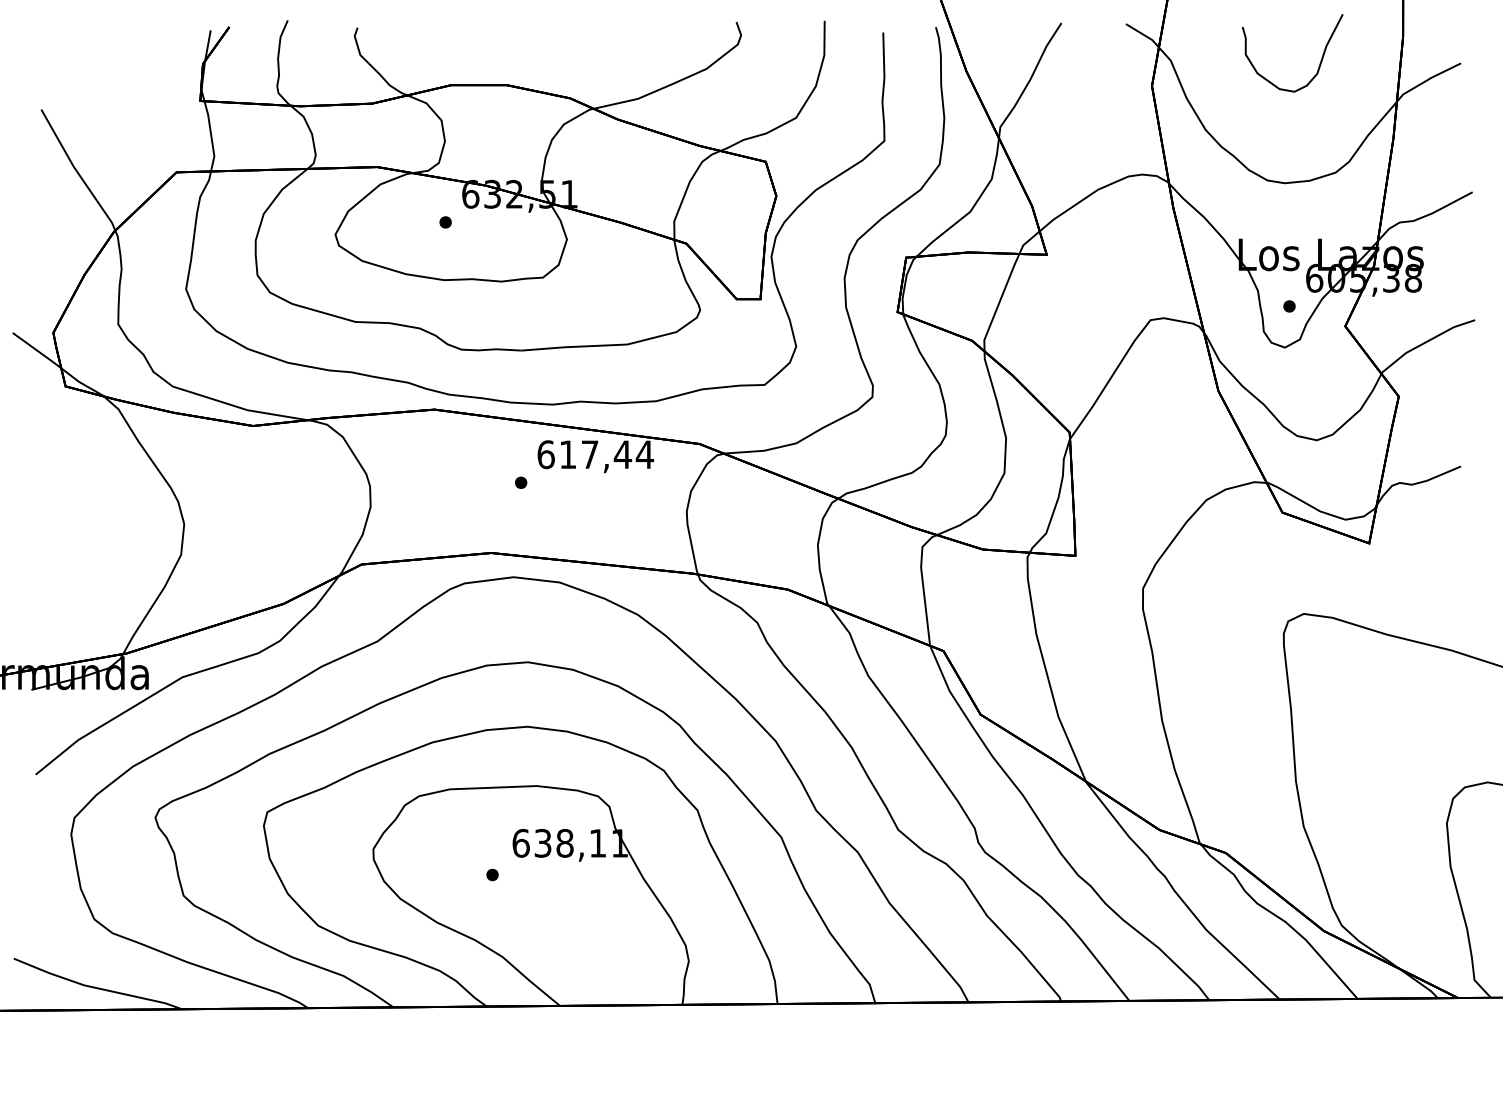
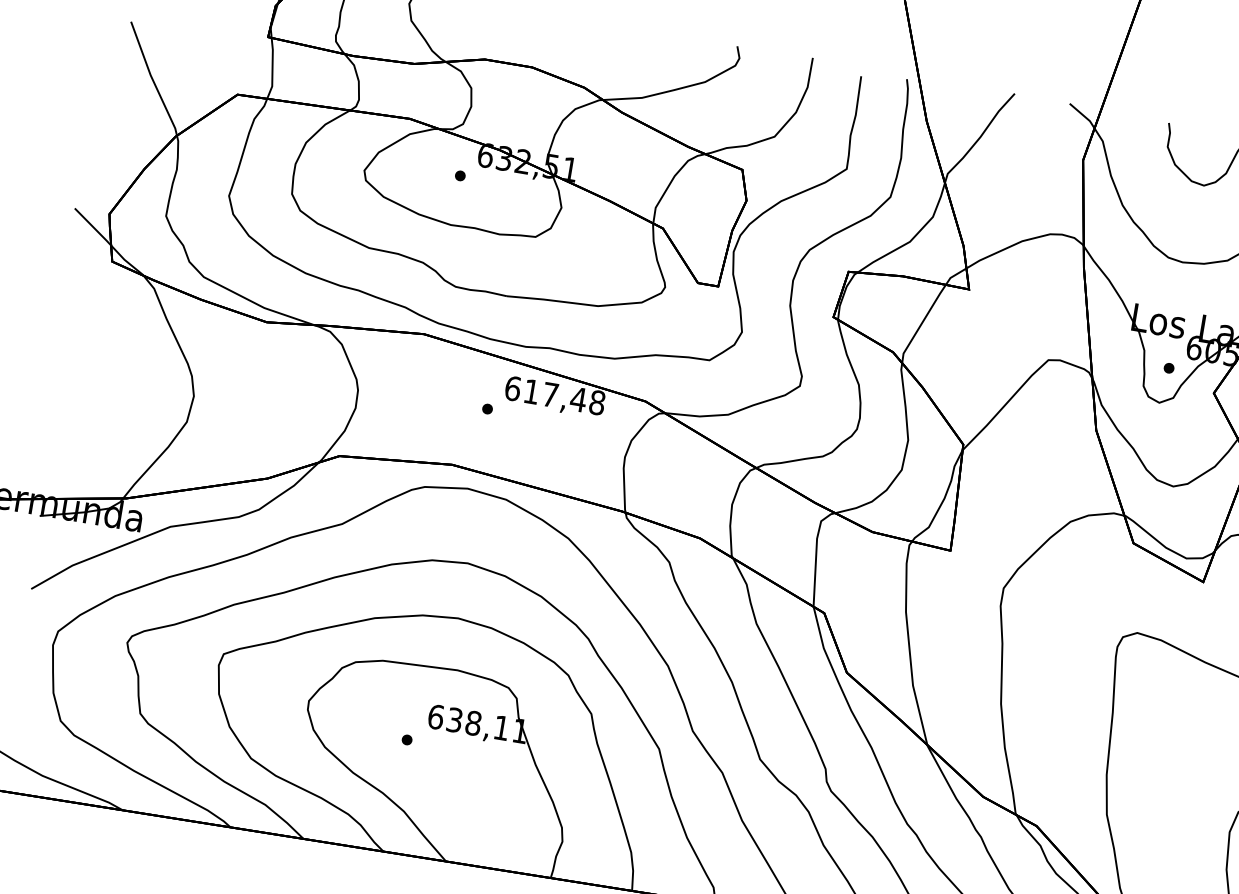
text: (644, 454) -> (596, 402), 617,44 -> 617,48

